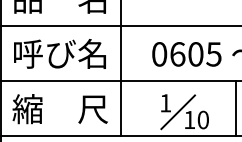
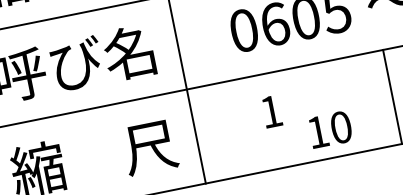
line: (177, 112) -> (294, 123), removed

